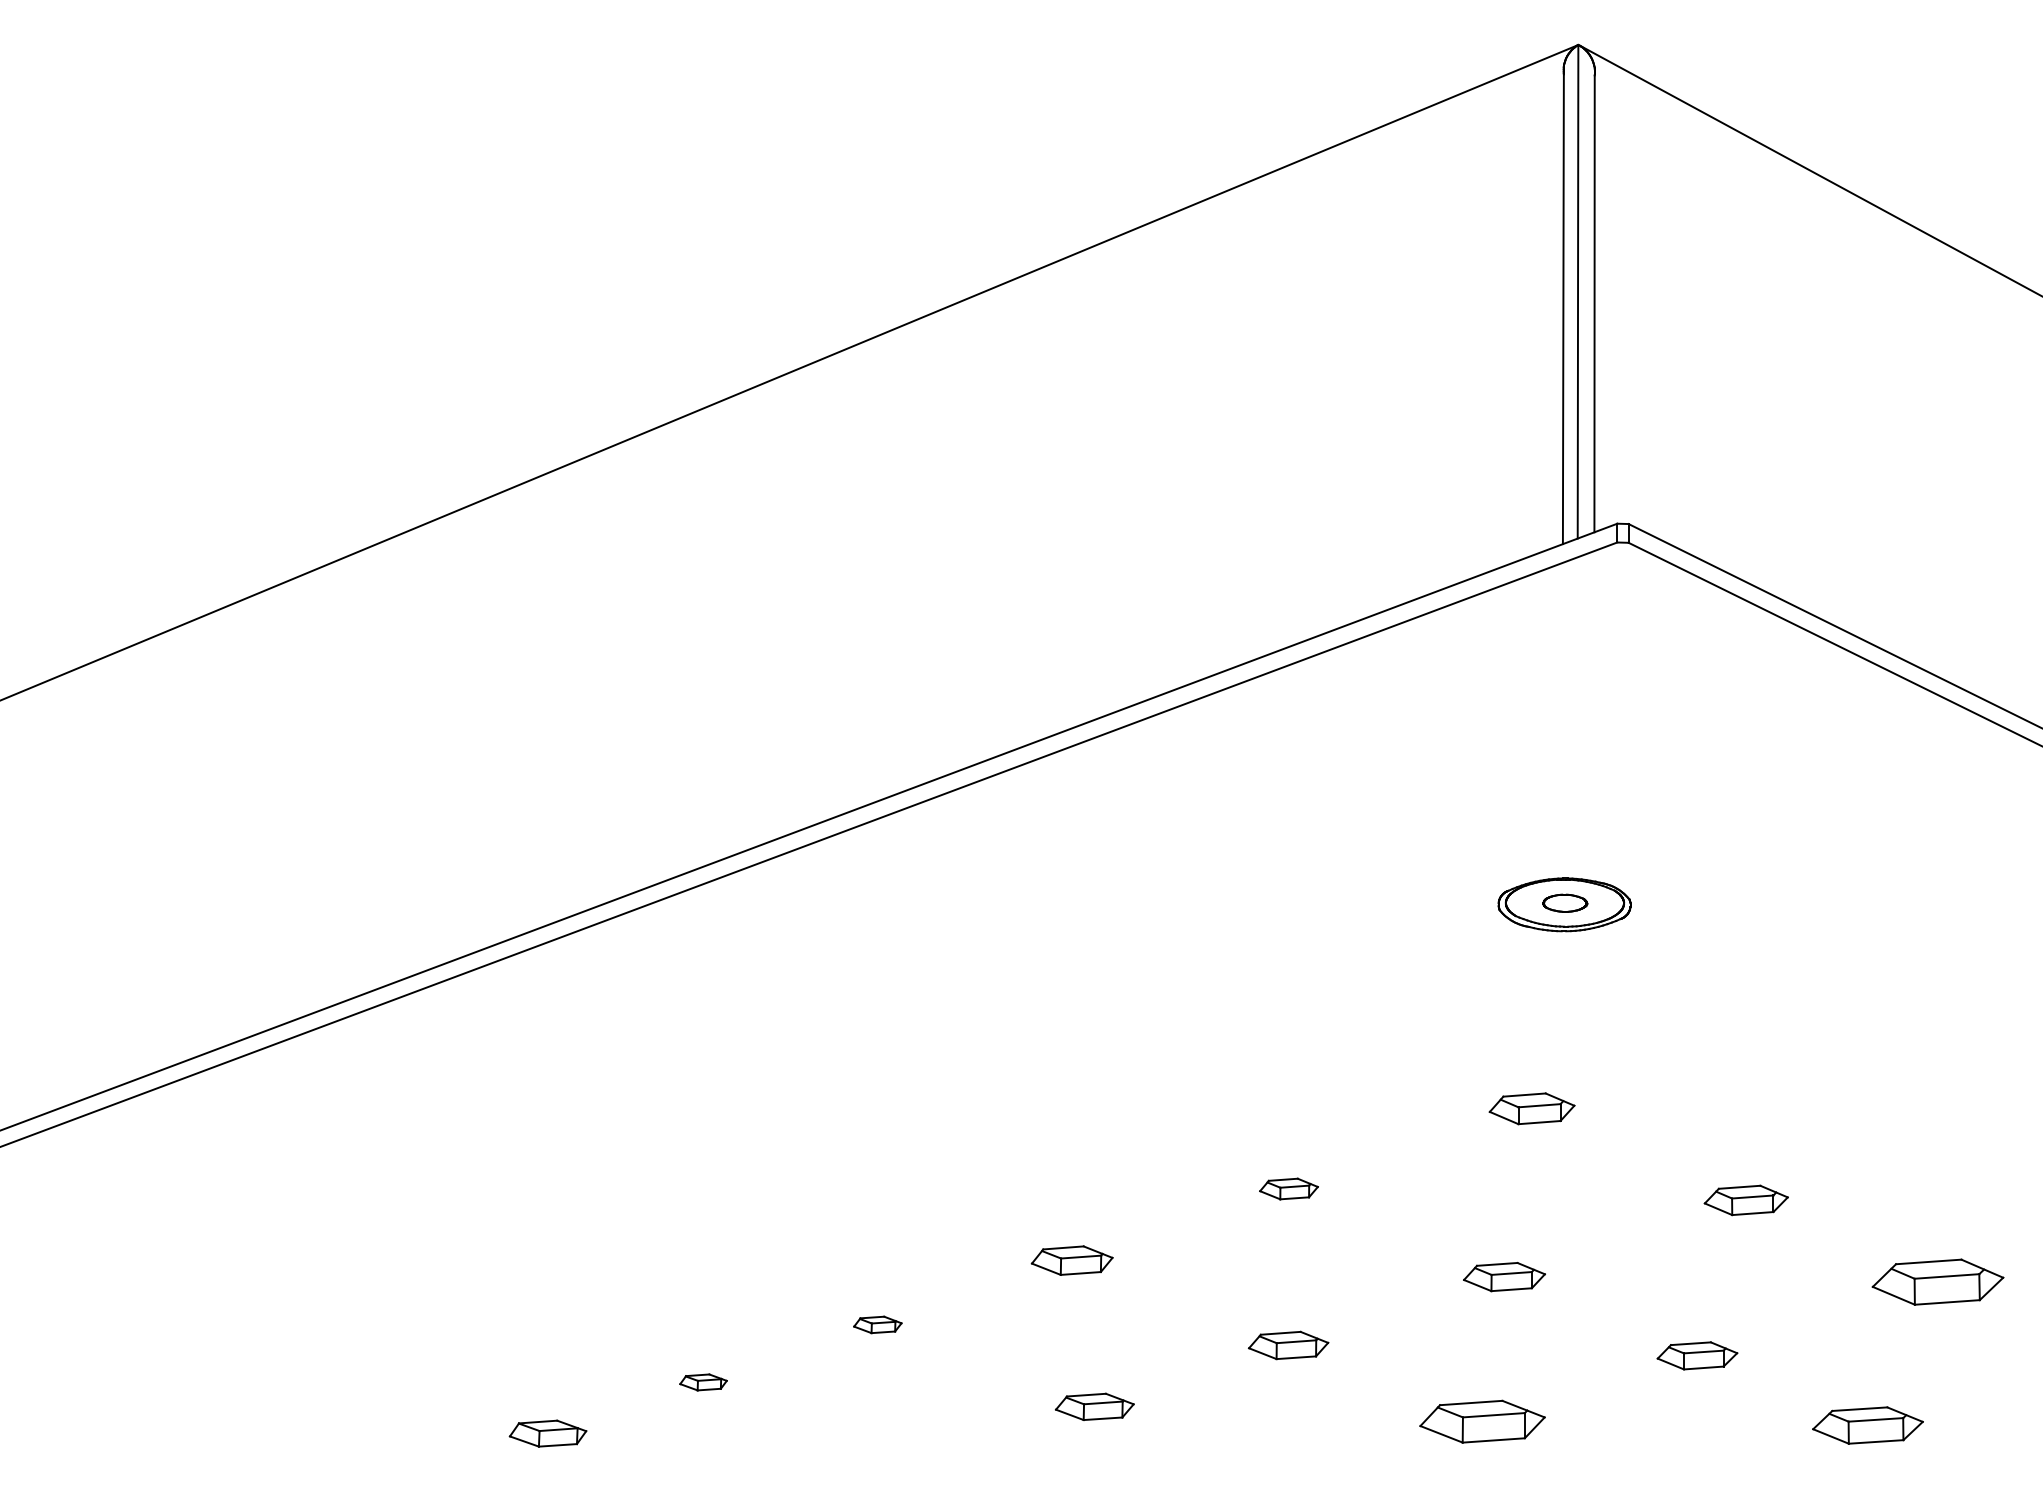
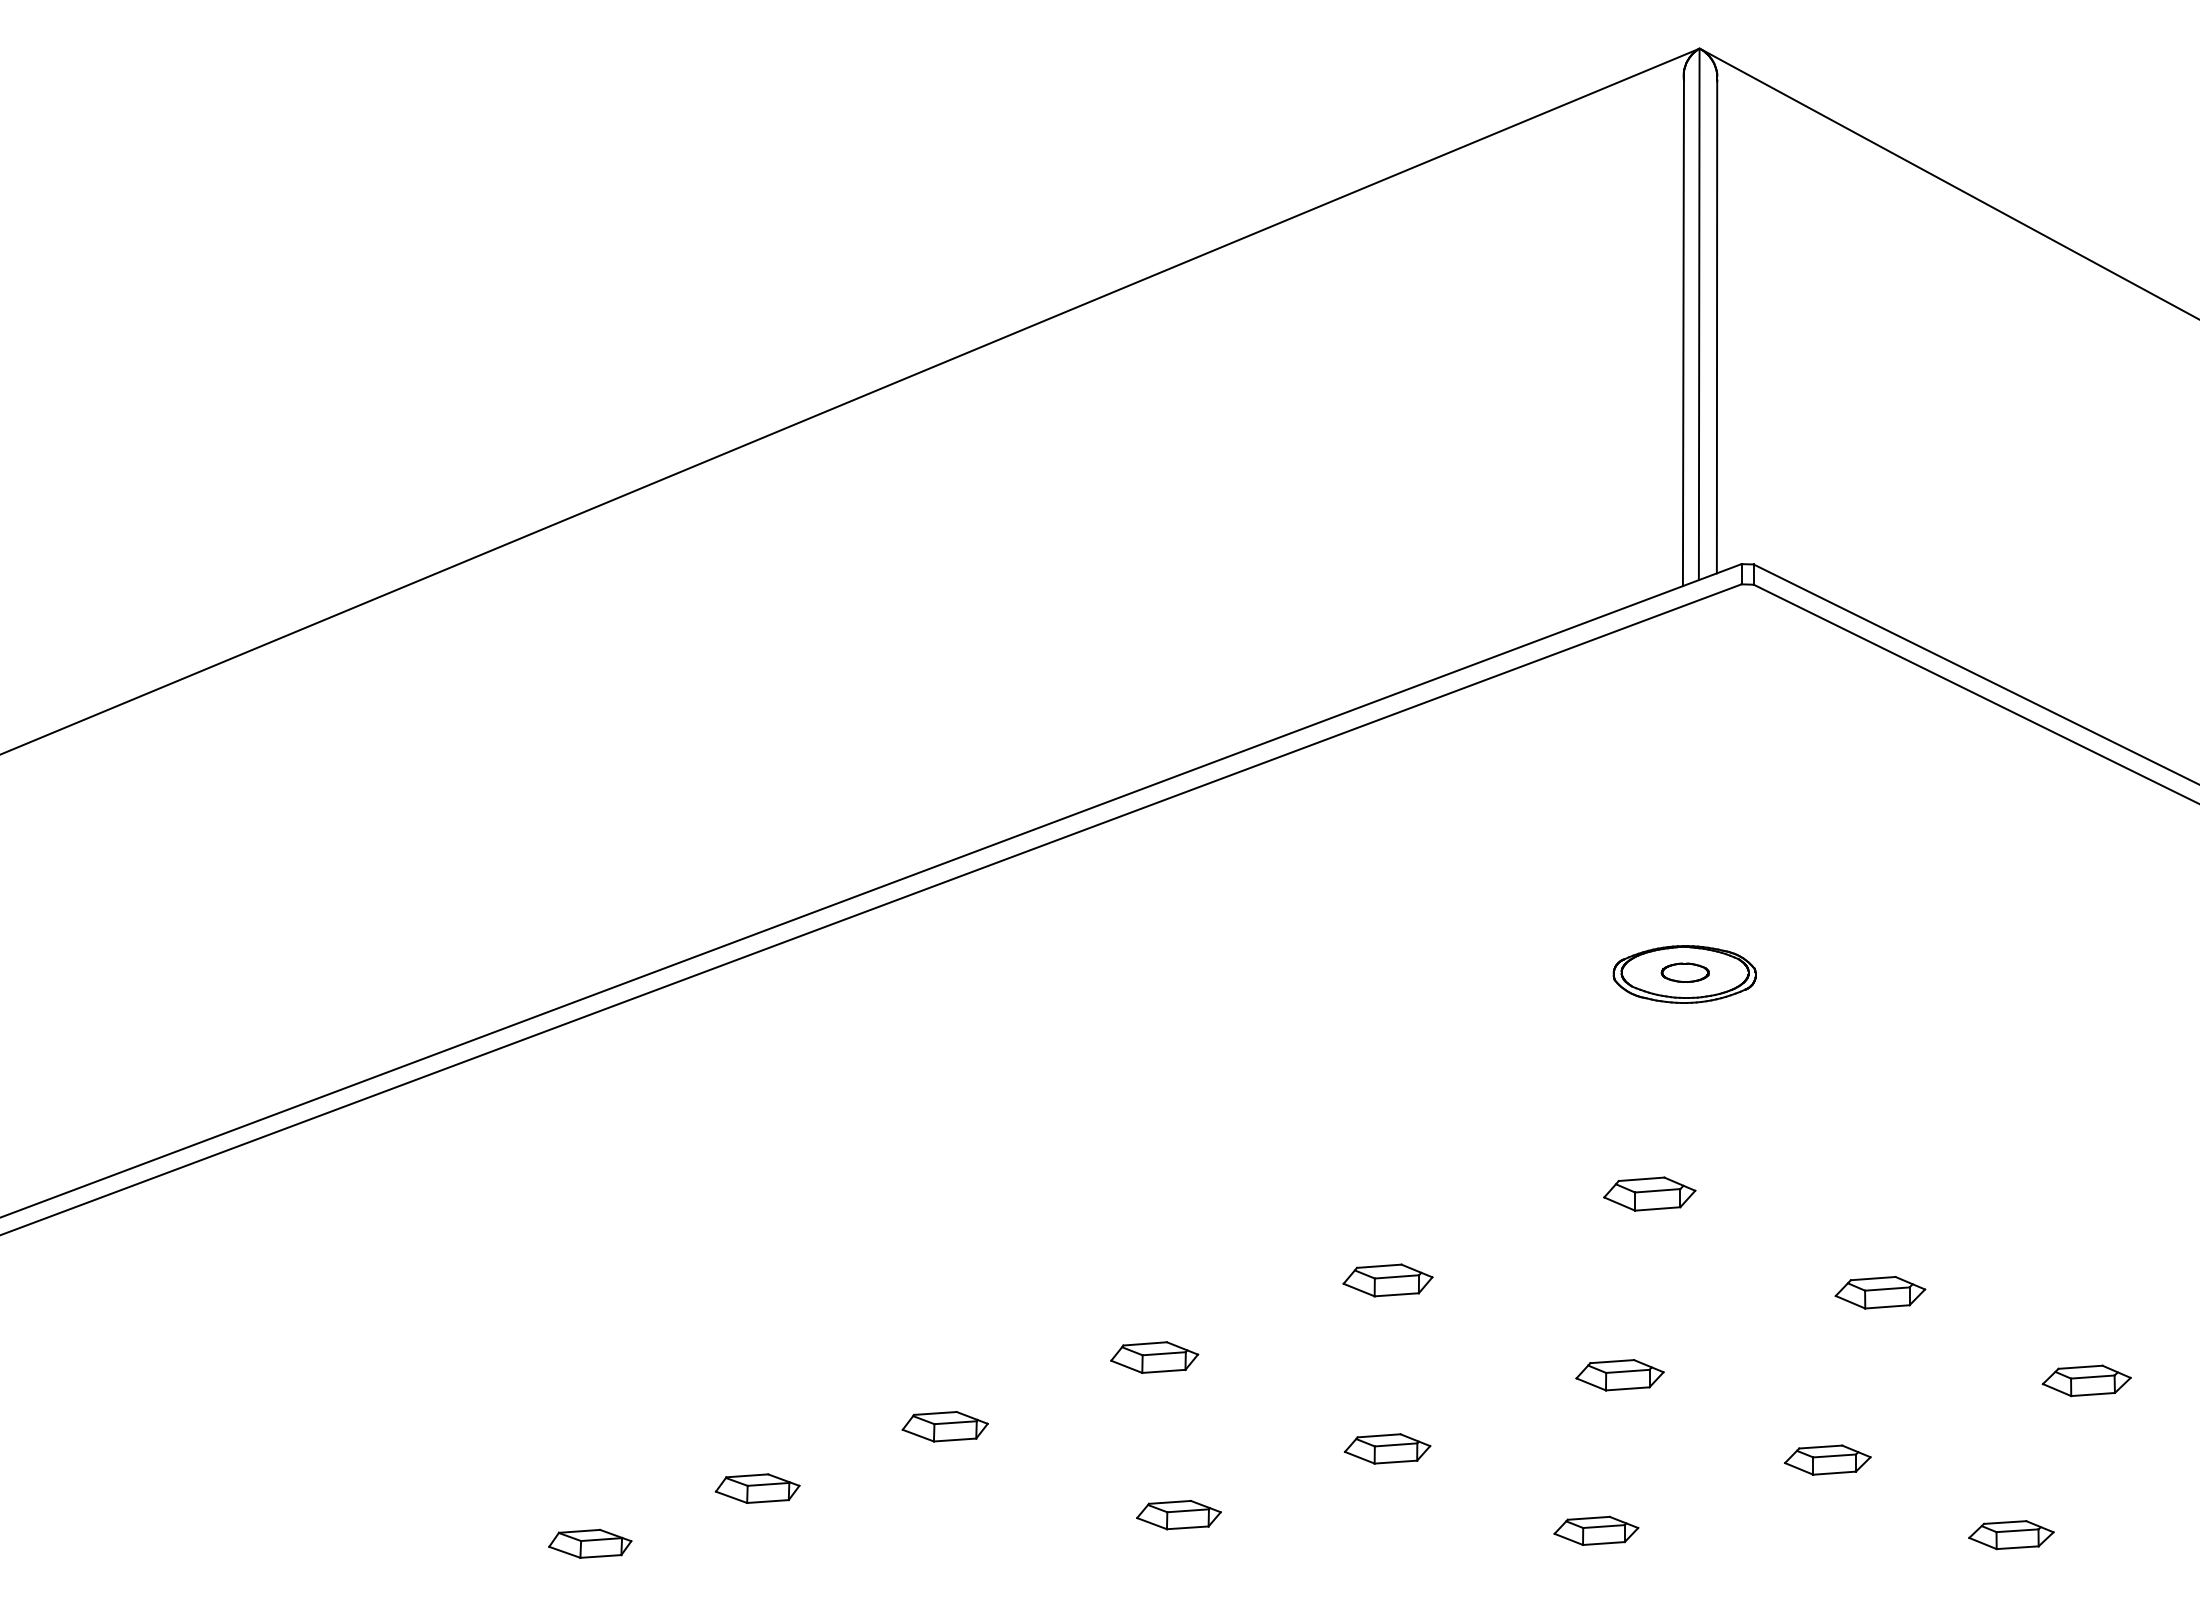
part: (1288, 1188) -> (1387, 1279), size x1.43
part: (1937, 1282) -> (2086, 1381), size x0.62
part: (877, 1324) -> (944, 1426), size x1.67
part: (703, 1382) -> (757, 1488), size x1.67
part: (1482, 1421) -> (1596, 1530), size x0.62
part: (1867, 1425) -> (2010, 1535), size x0.71

